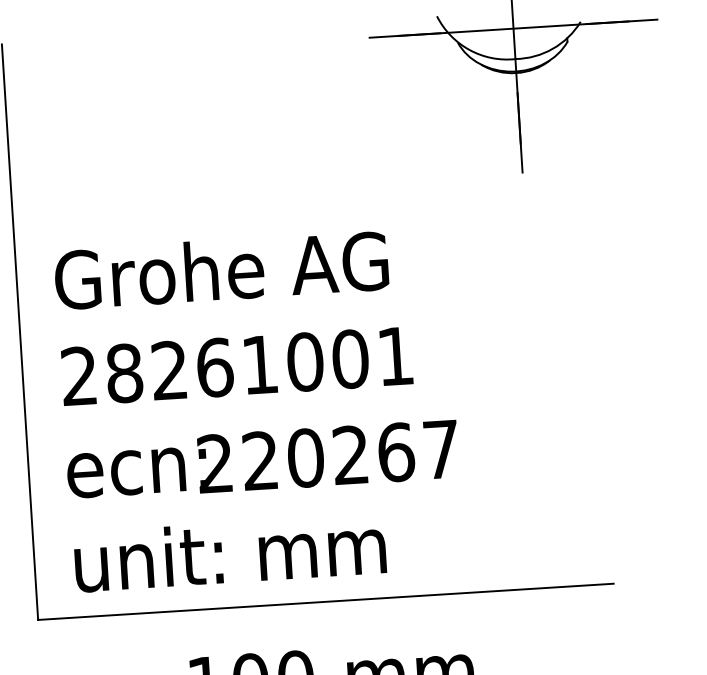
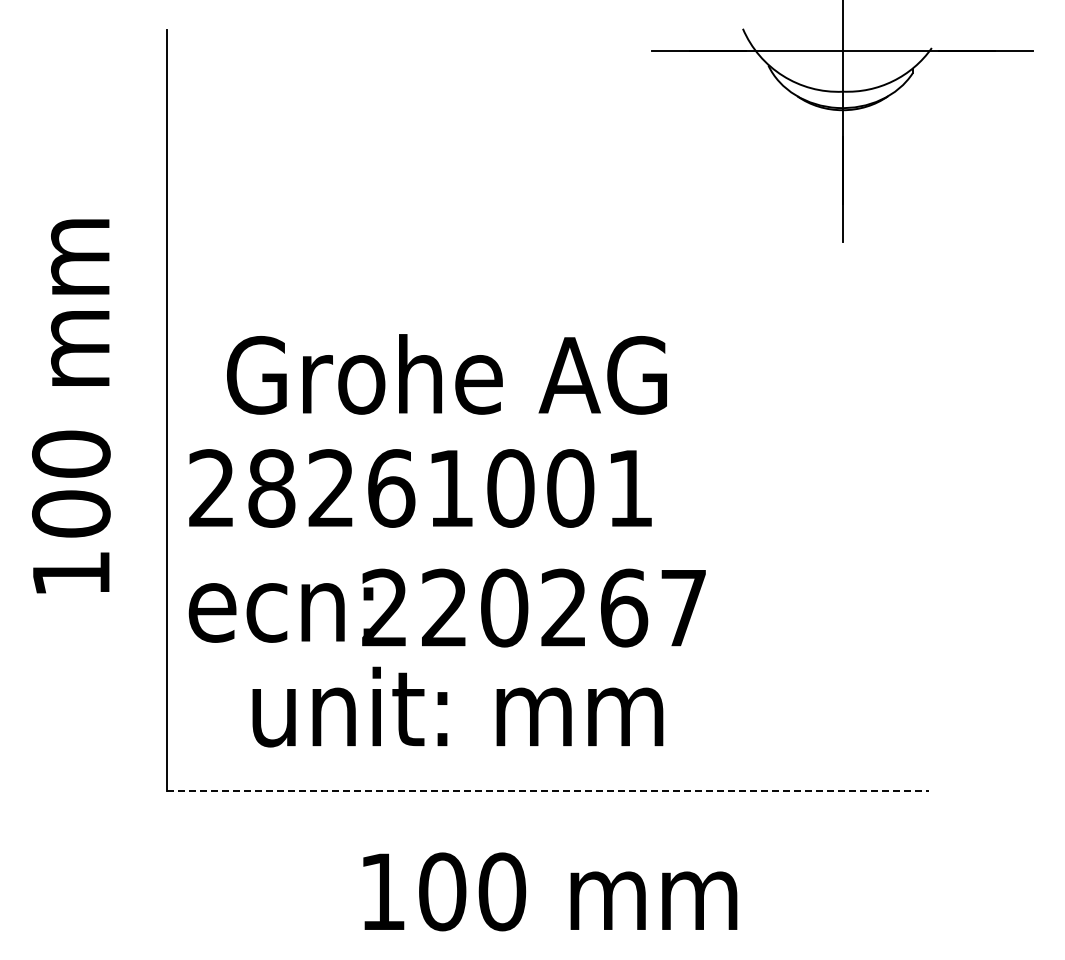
text: (221, 270) -> (446, 374), moved
text: (237, 366) -> (420, 488), moved
text: (261, 460) -> (446, 607), moved
text: (229, 552) -> (457, 706), moved
line: (326, 602) -> (548, 791), solid -> dashed

